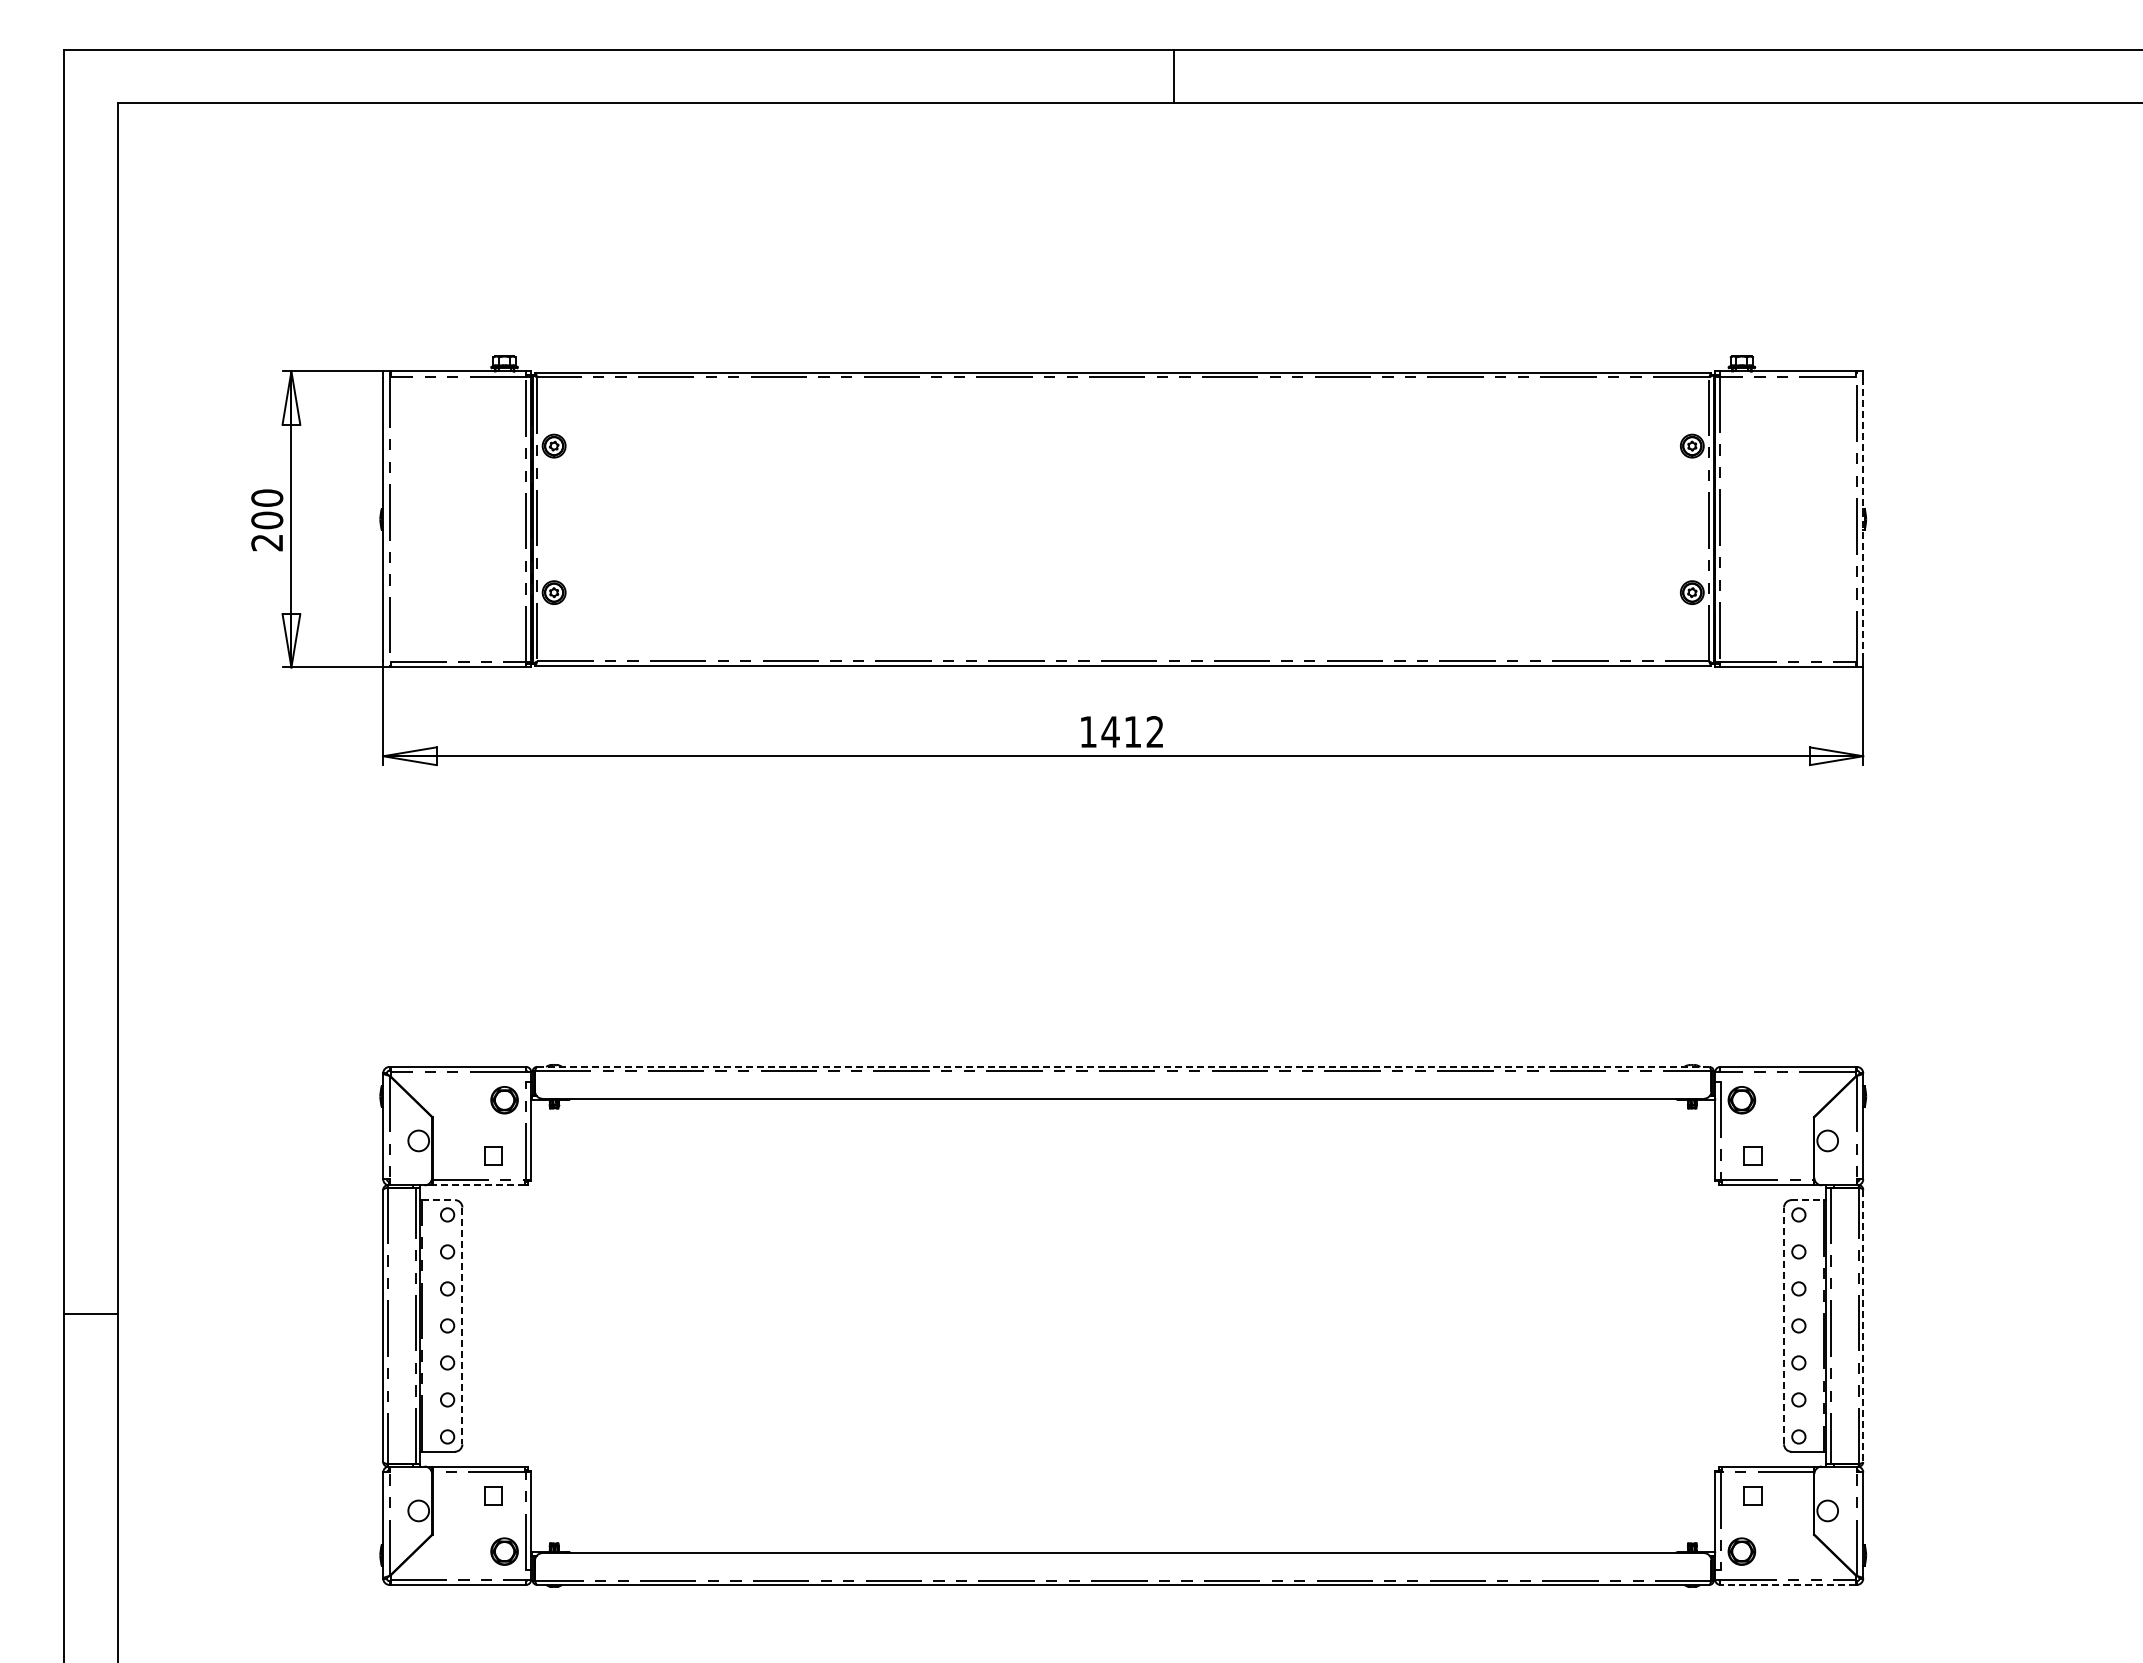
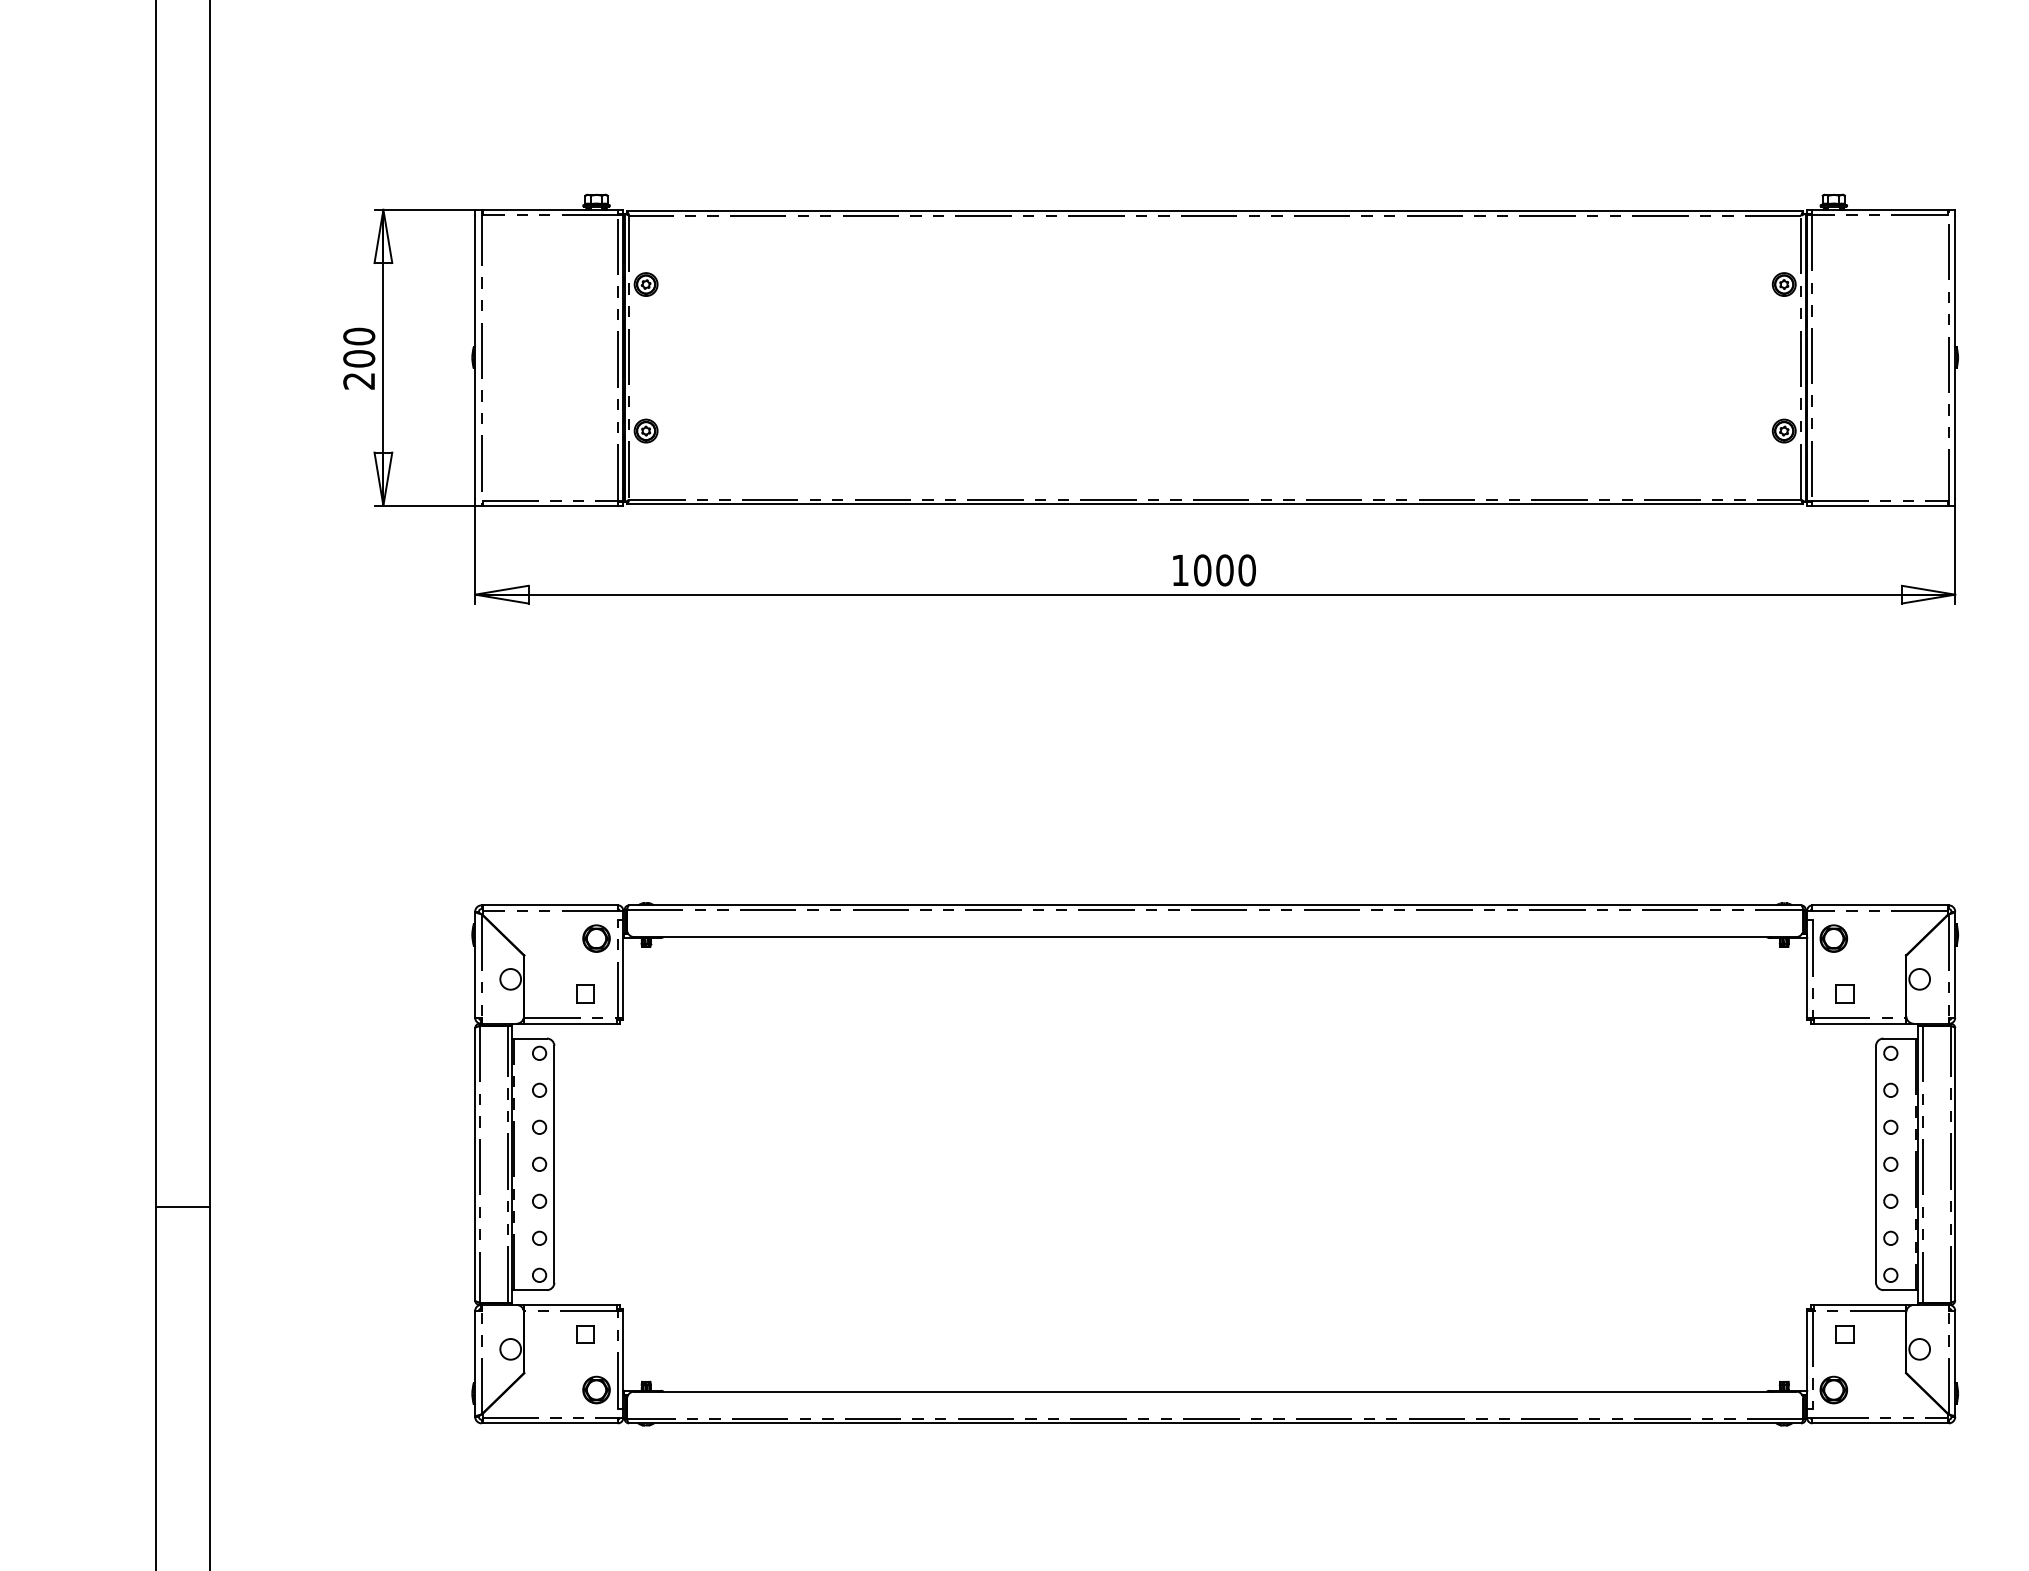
line: (1863, 519) -> (1955, 357), dashed -> solid
text: (1132, 732) -> (1224, 570), 1412 -> 1000
line: (1123, 1066) -> (1215, 904), dashed -> solid
line: (478, 1185) -> (570, 1023), dashed -> solid
line: (439, 1200) -> (531, 1038), dashed -> solid
line: (1808, 1200) -> (1900, 1038), dashed -> solid
line: (90, 1314) -> (182, 1206), moved
line: (1784, 1325) -> (1876, 1163), dashed -> solid
line: (462, 1326) -> (554, 1164), dashed -> solid
line: (1863, 1326) -> (1955, 1164), dashed -> solid
line: (1788, 1584) -> (1880, 1422), dashed -> solid

